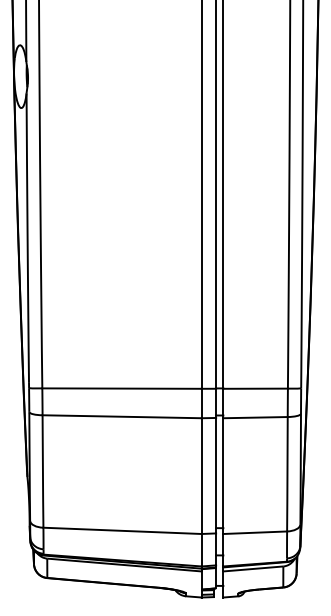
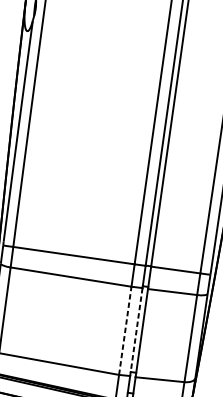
line: (216, 475) -> (136, 331), solid -> dashed
line: (201, 476) -> (125, 331), solid -> dashed

